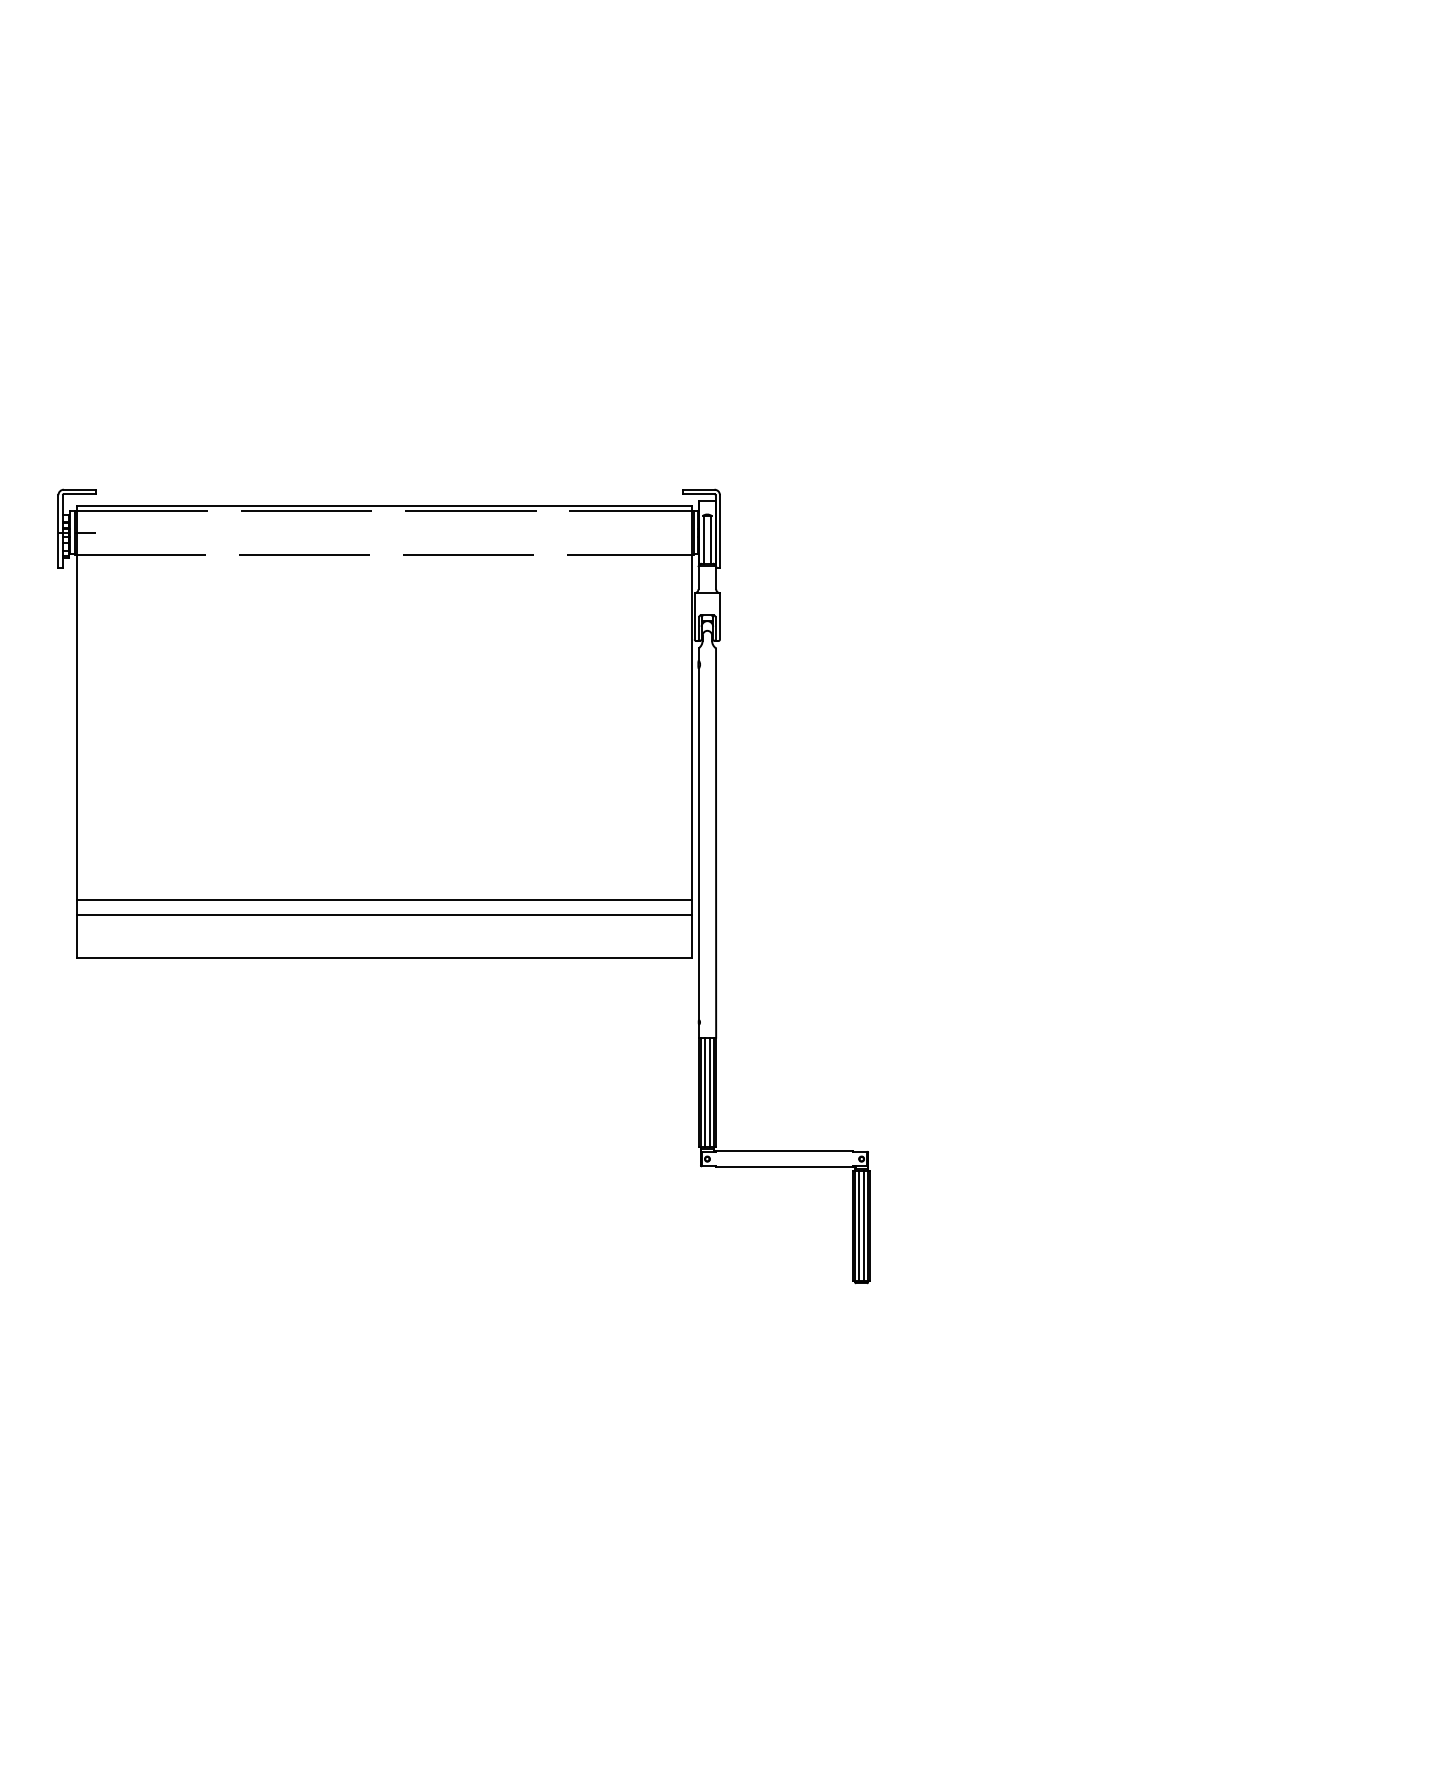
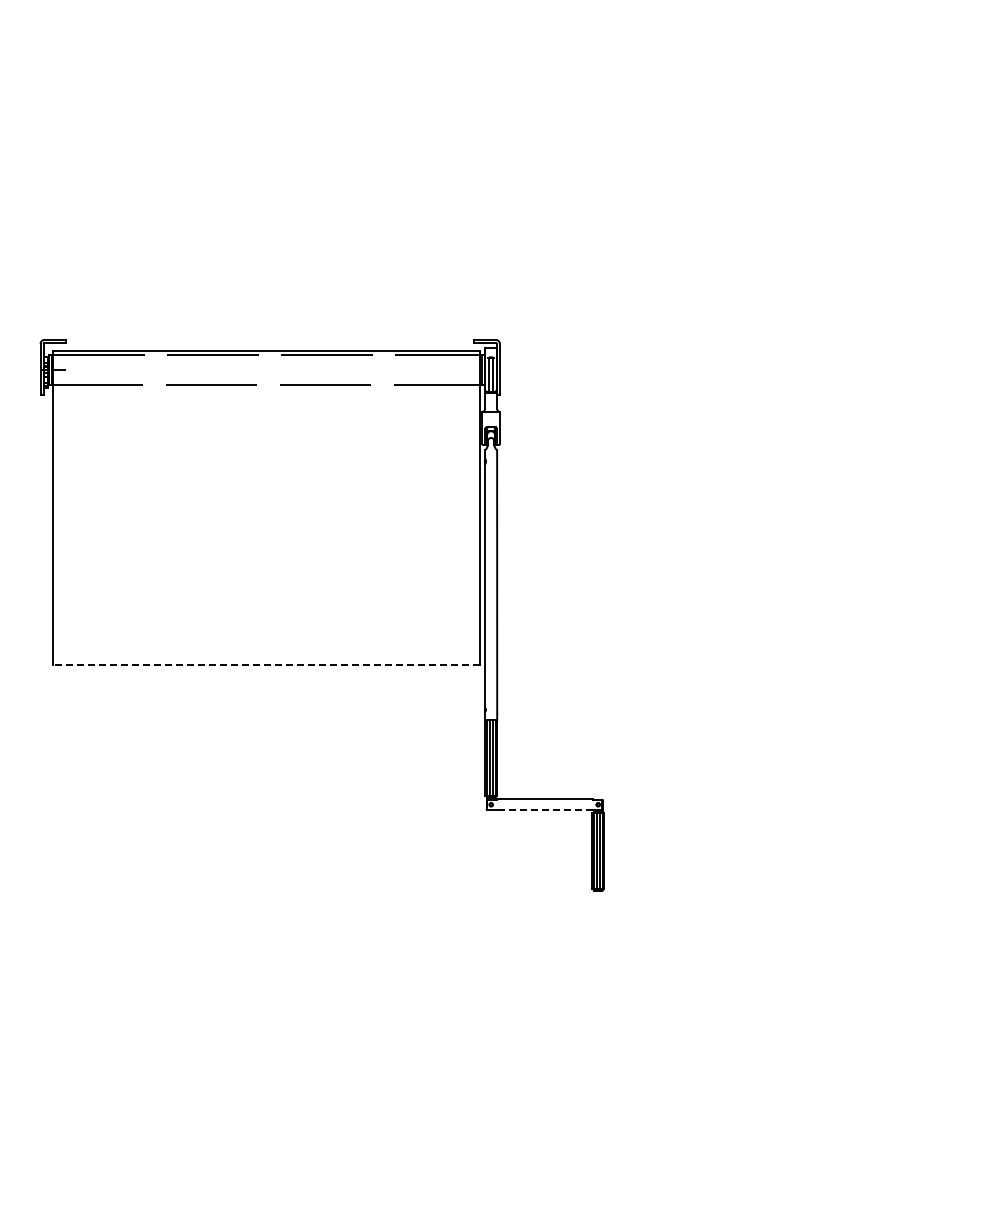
line: (383, 900) -> (266, 625), removed
line: (383, 913) -> (266, 634), removed
line: (383, 958) -> (266, 665), solid -> dashed
line: (784, 1167) -> (544, 810), solid -> dashed

